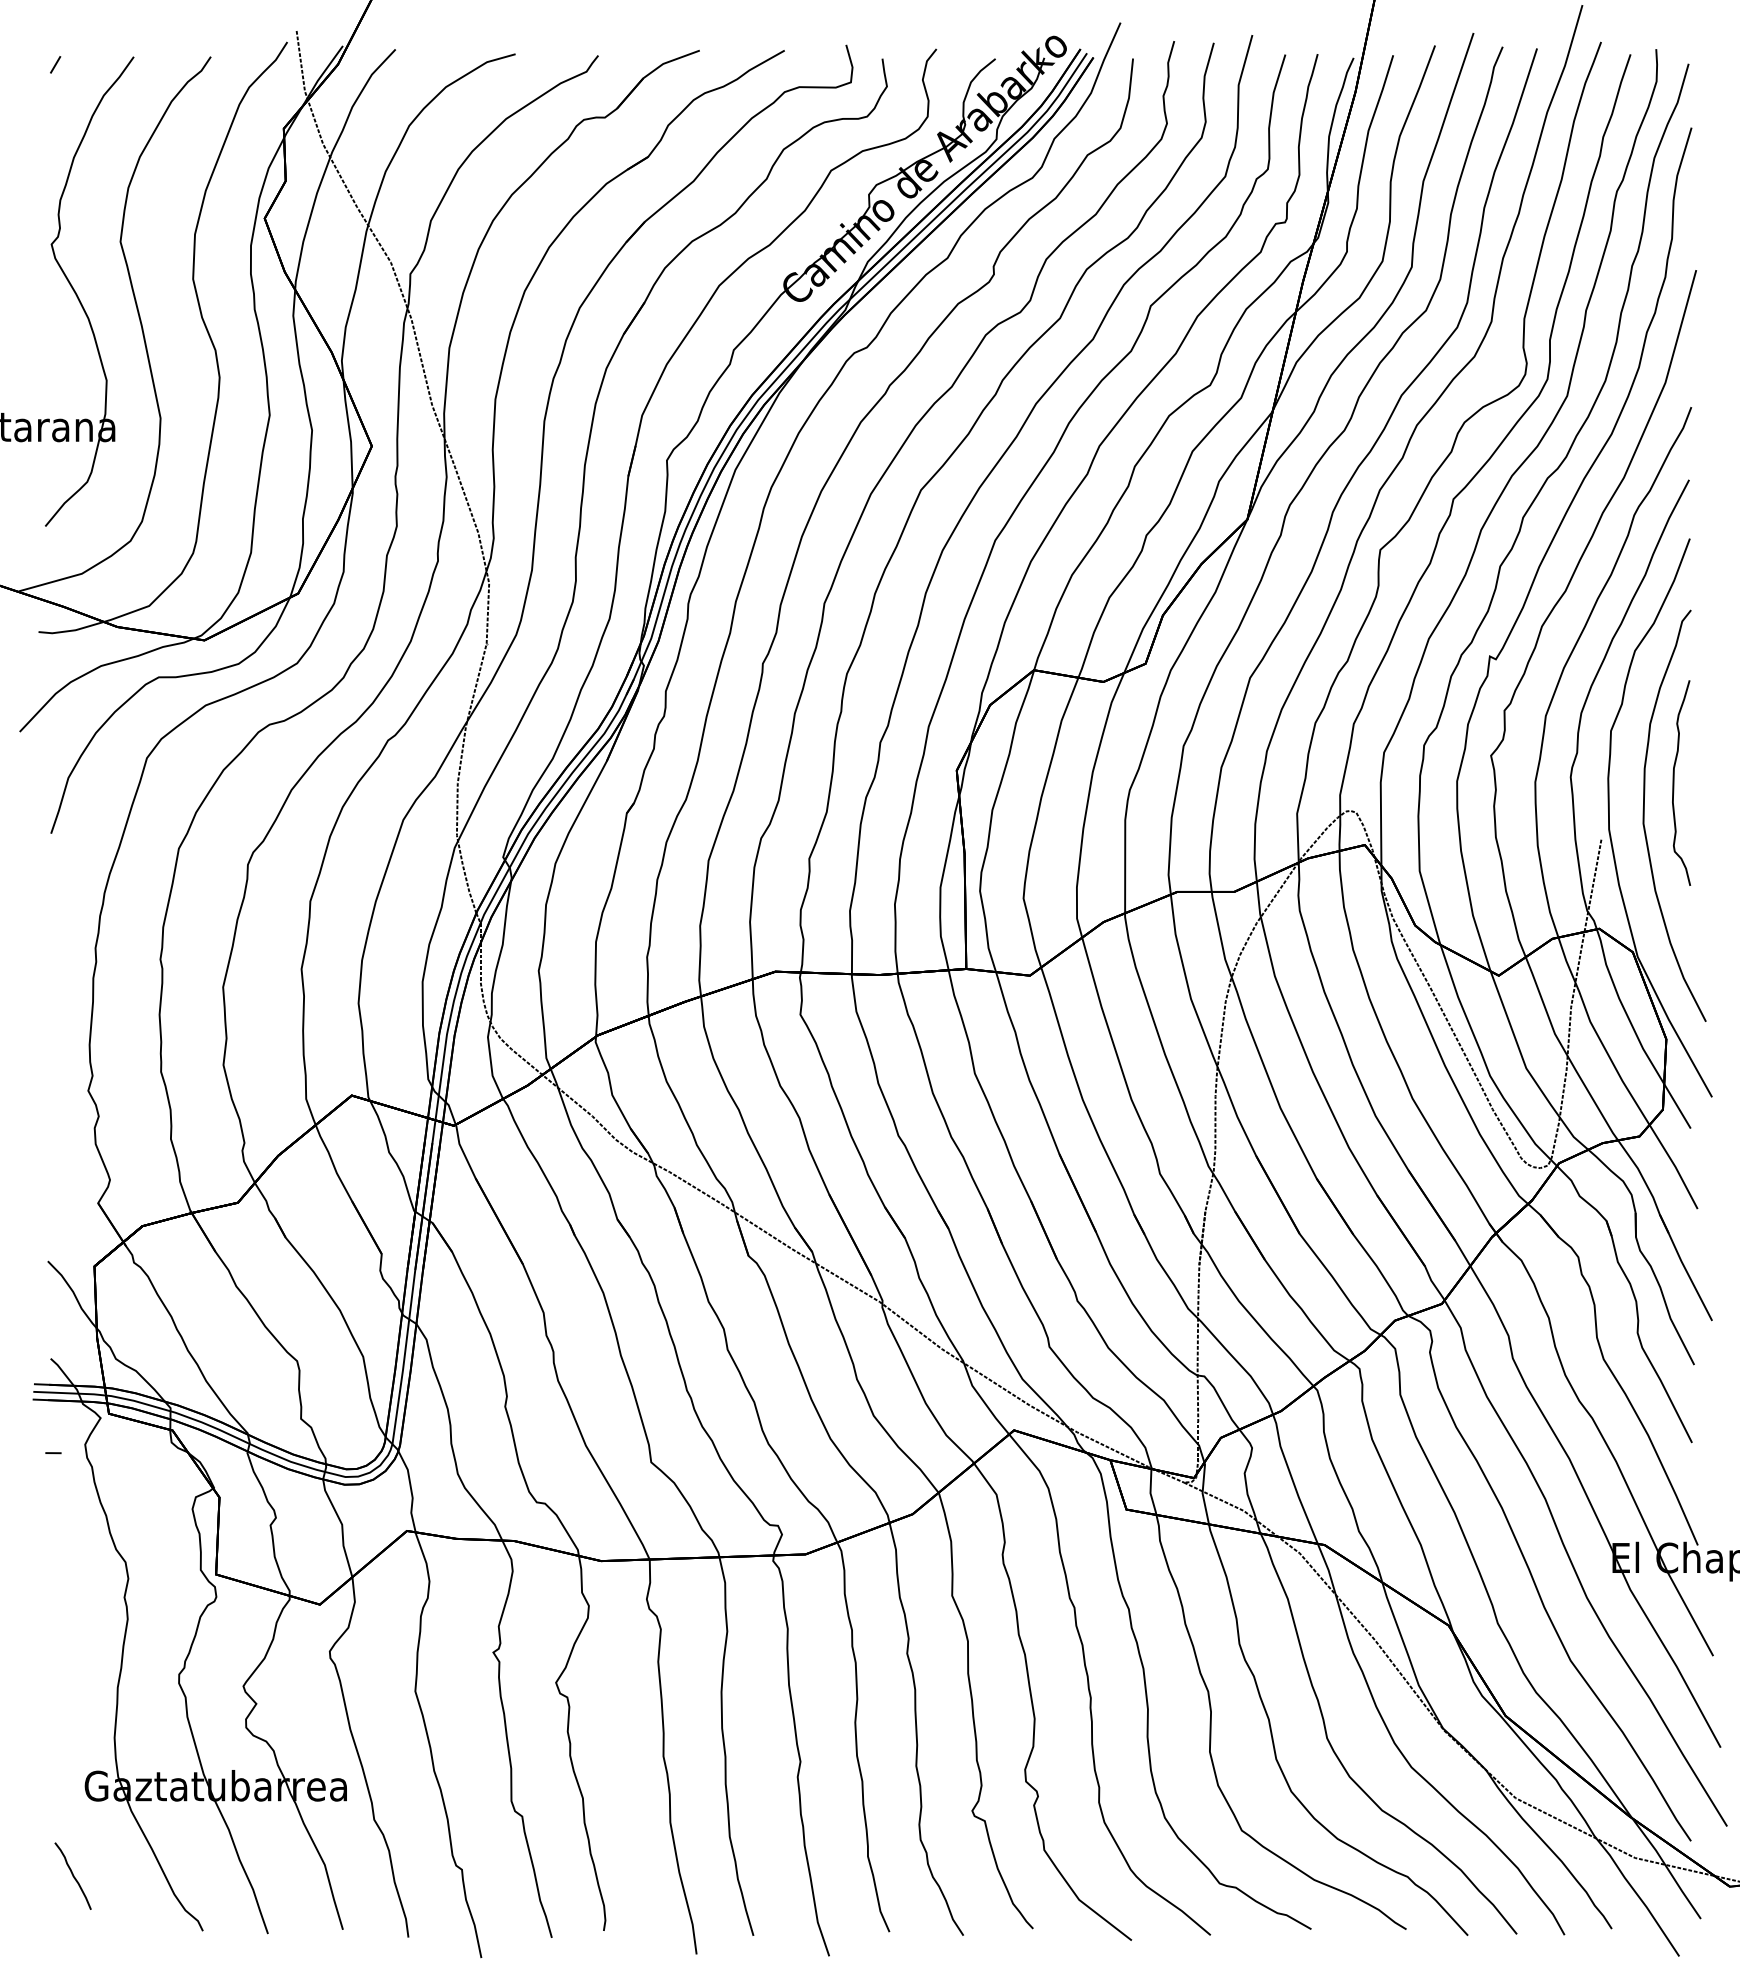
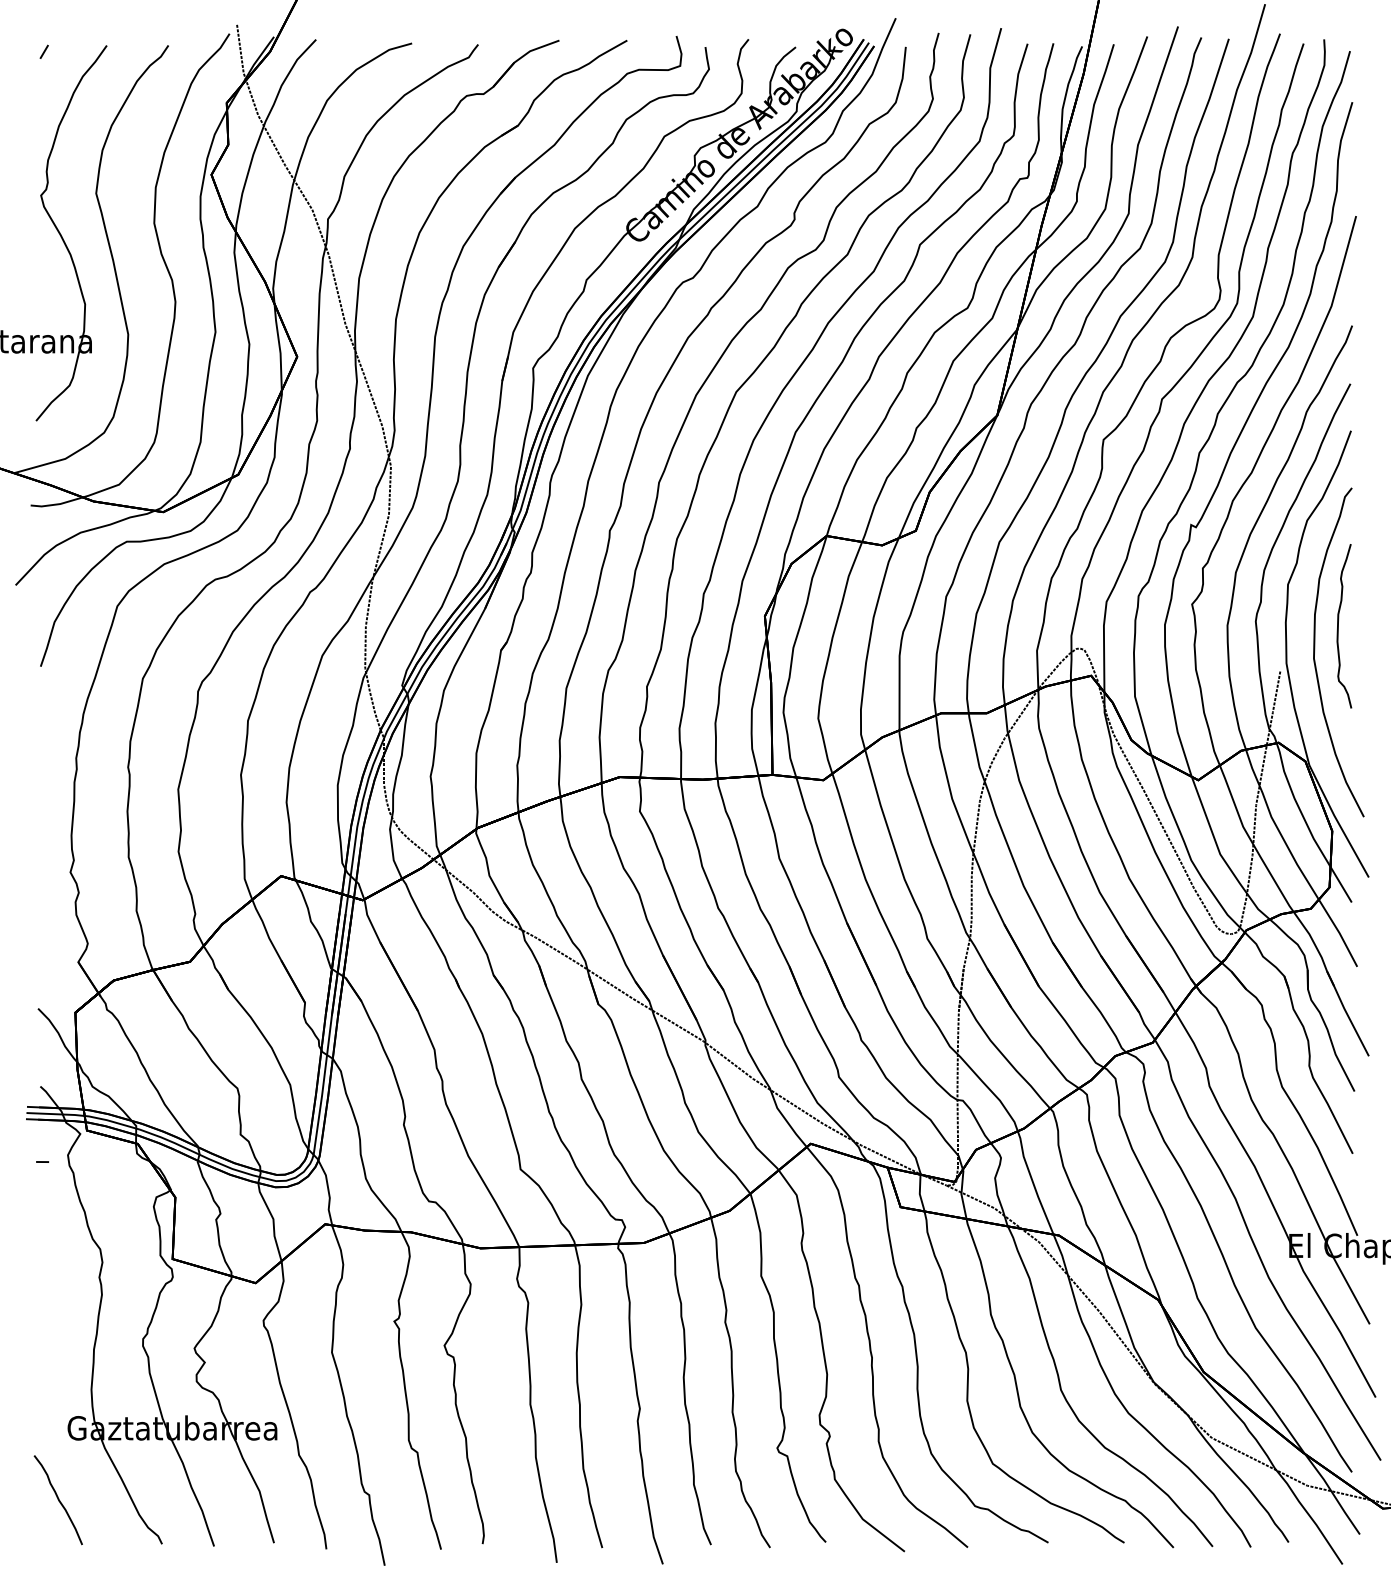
part: (72, 1876) -> (57, 1500), size x1.67

